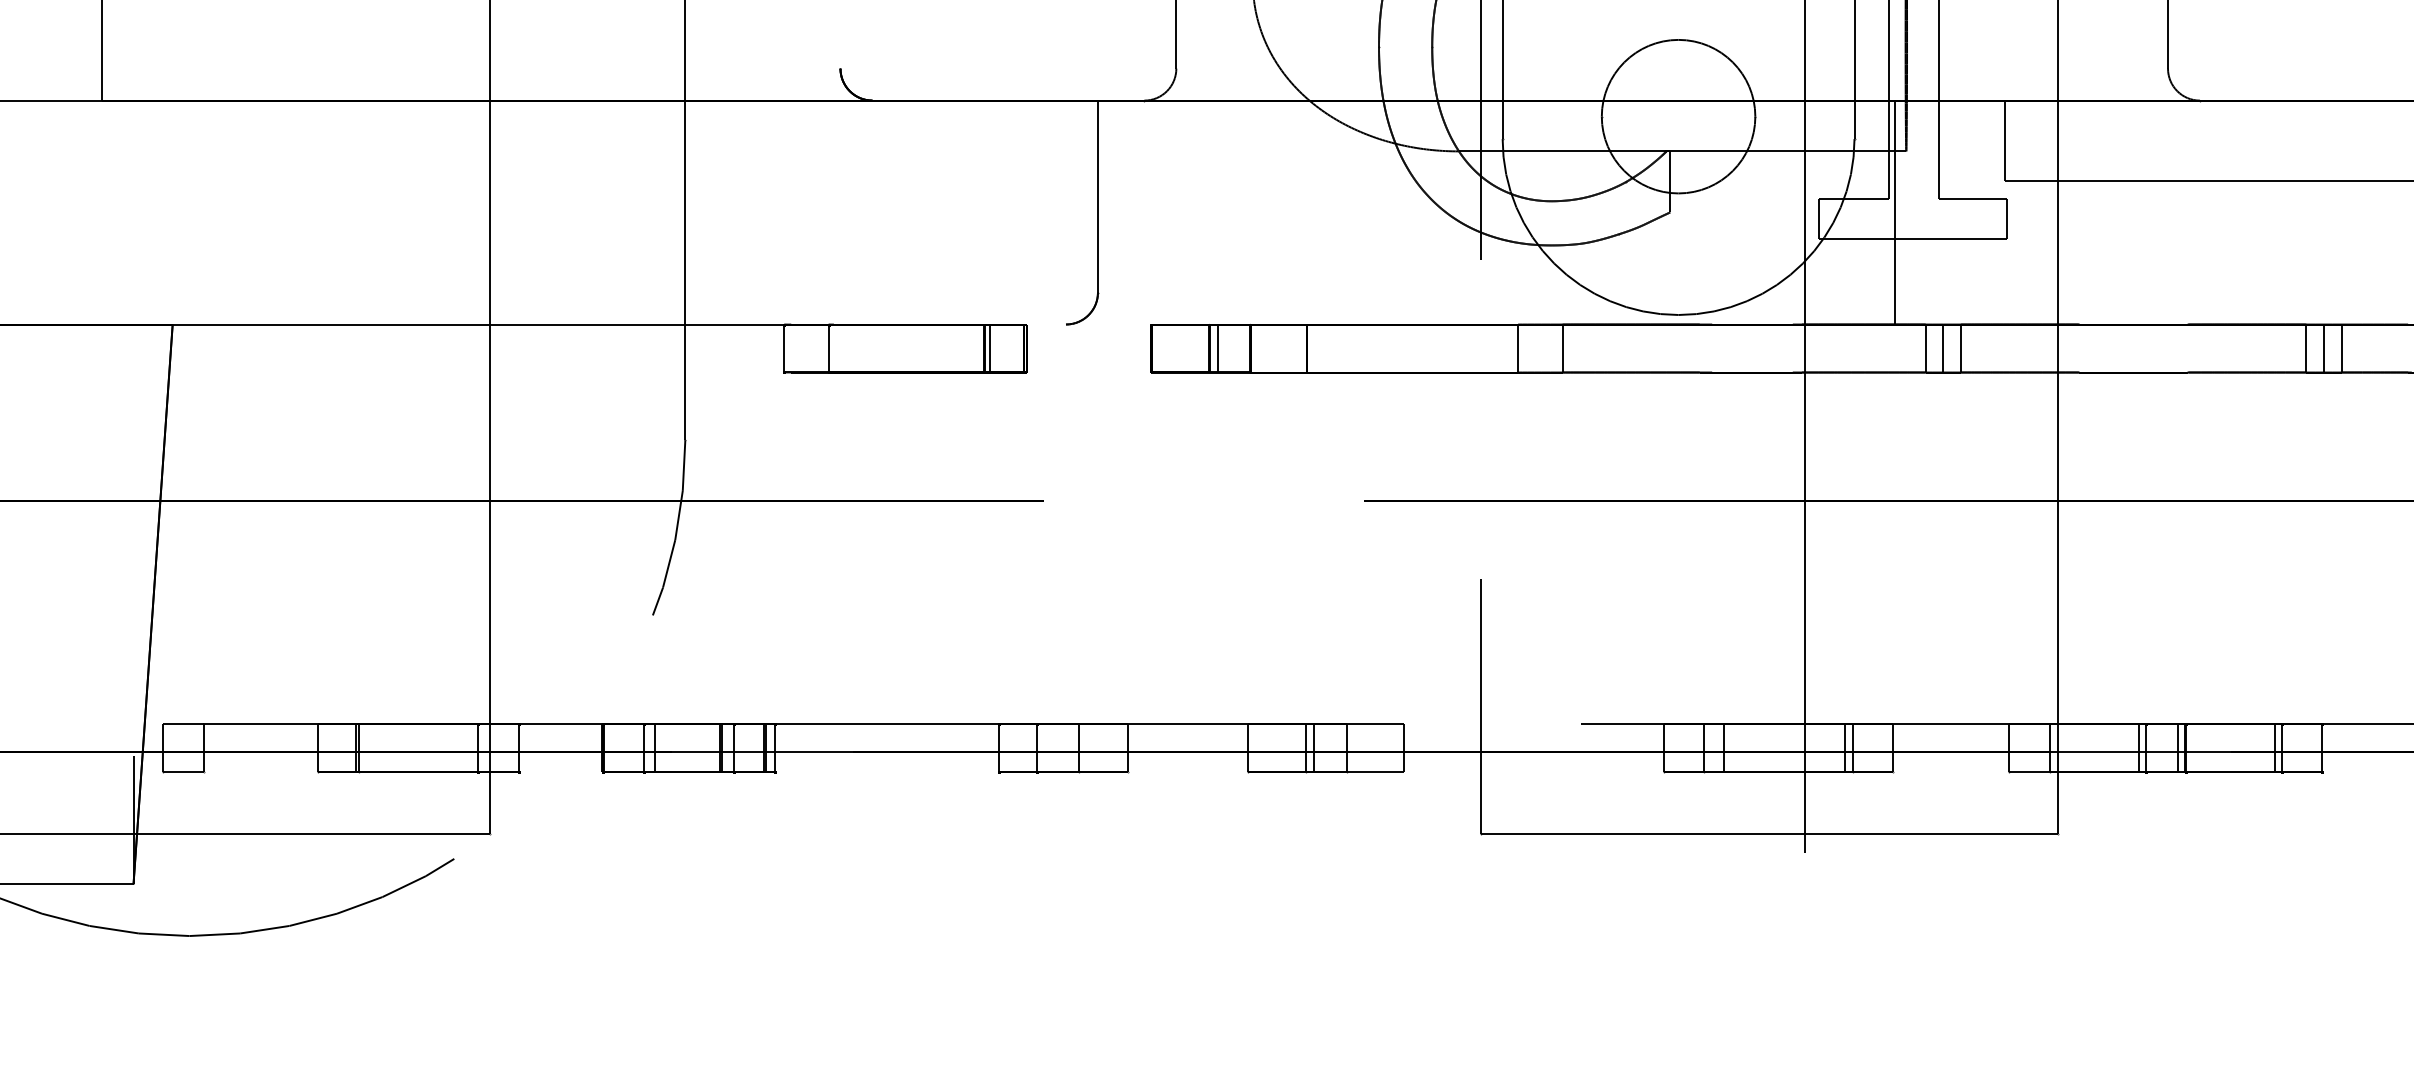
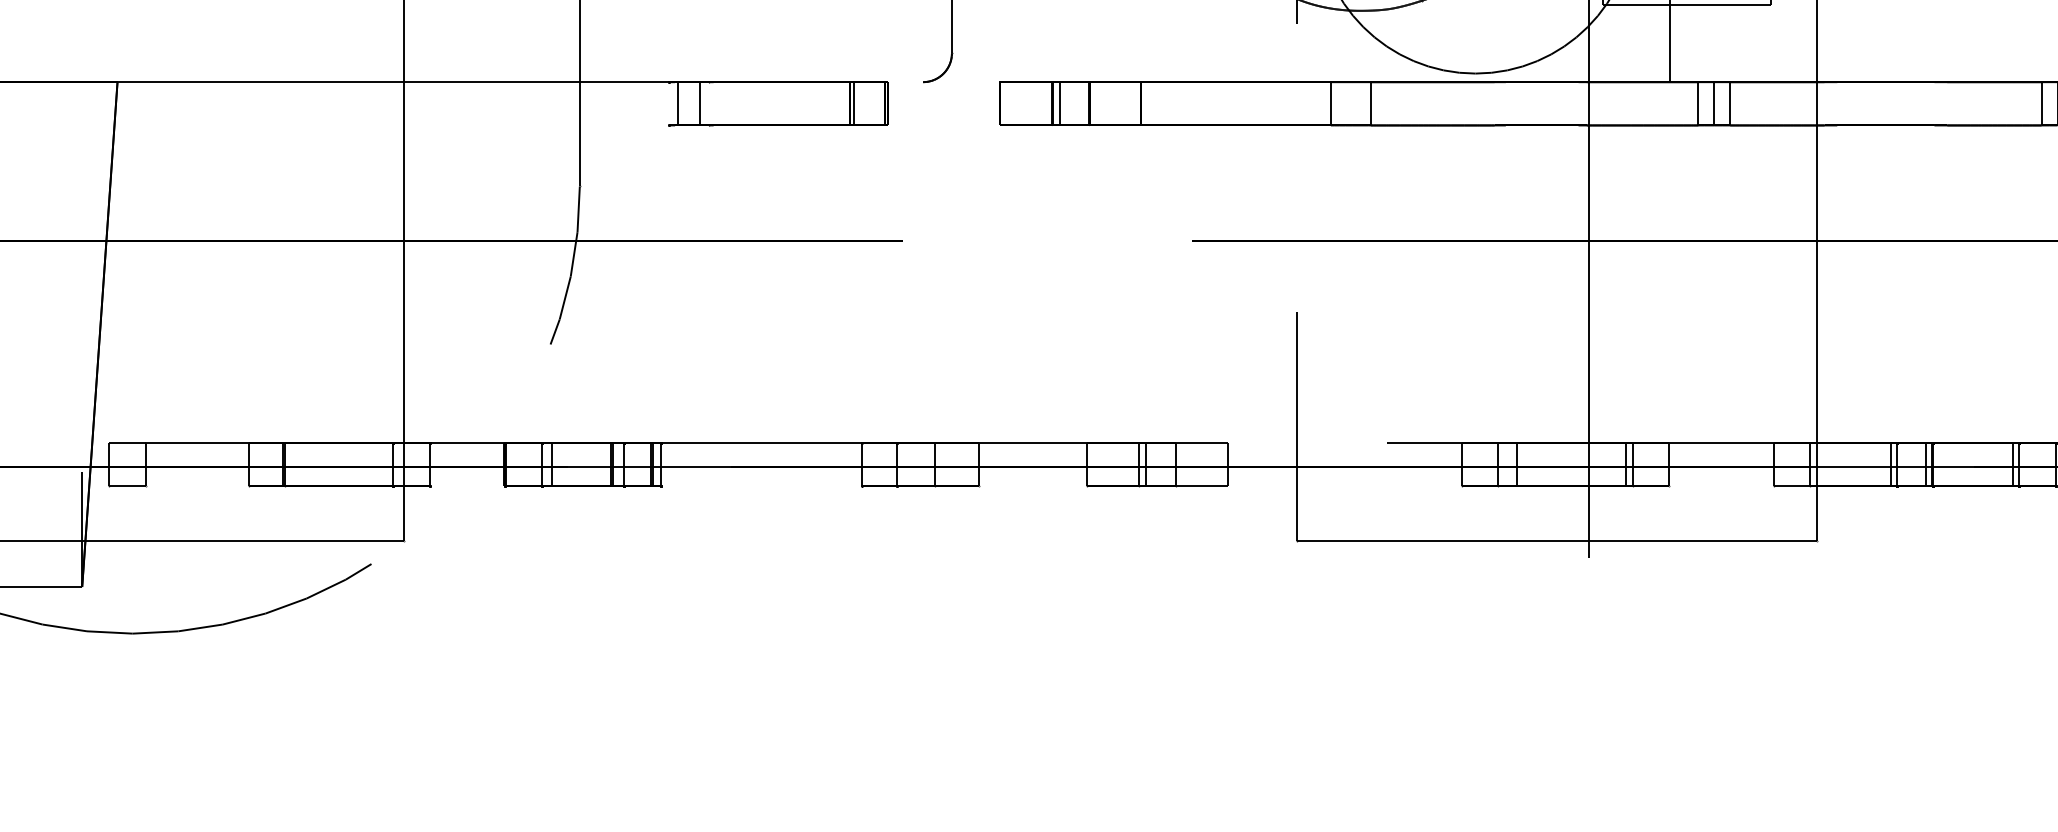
line: (784, 348) -> (699, 103), moved
line: (828, 348) -> (677, 103), moved

